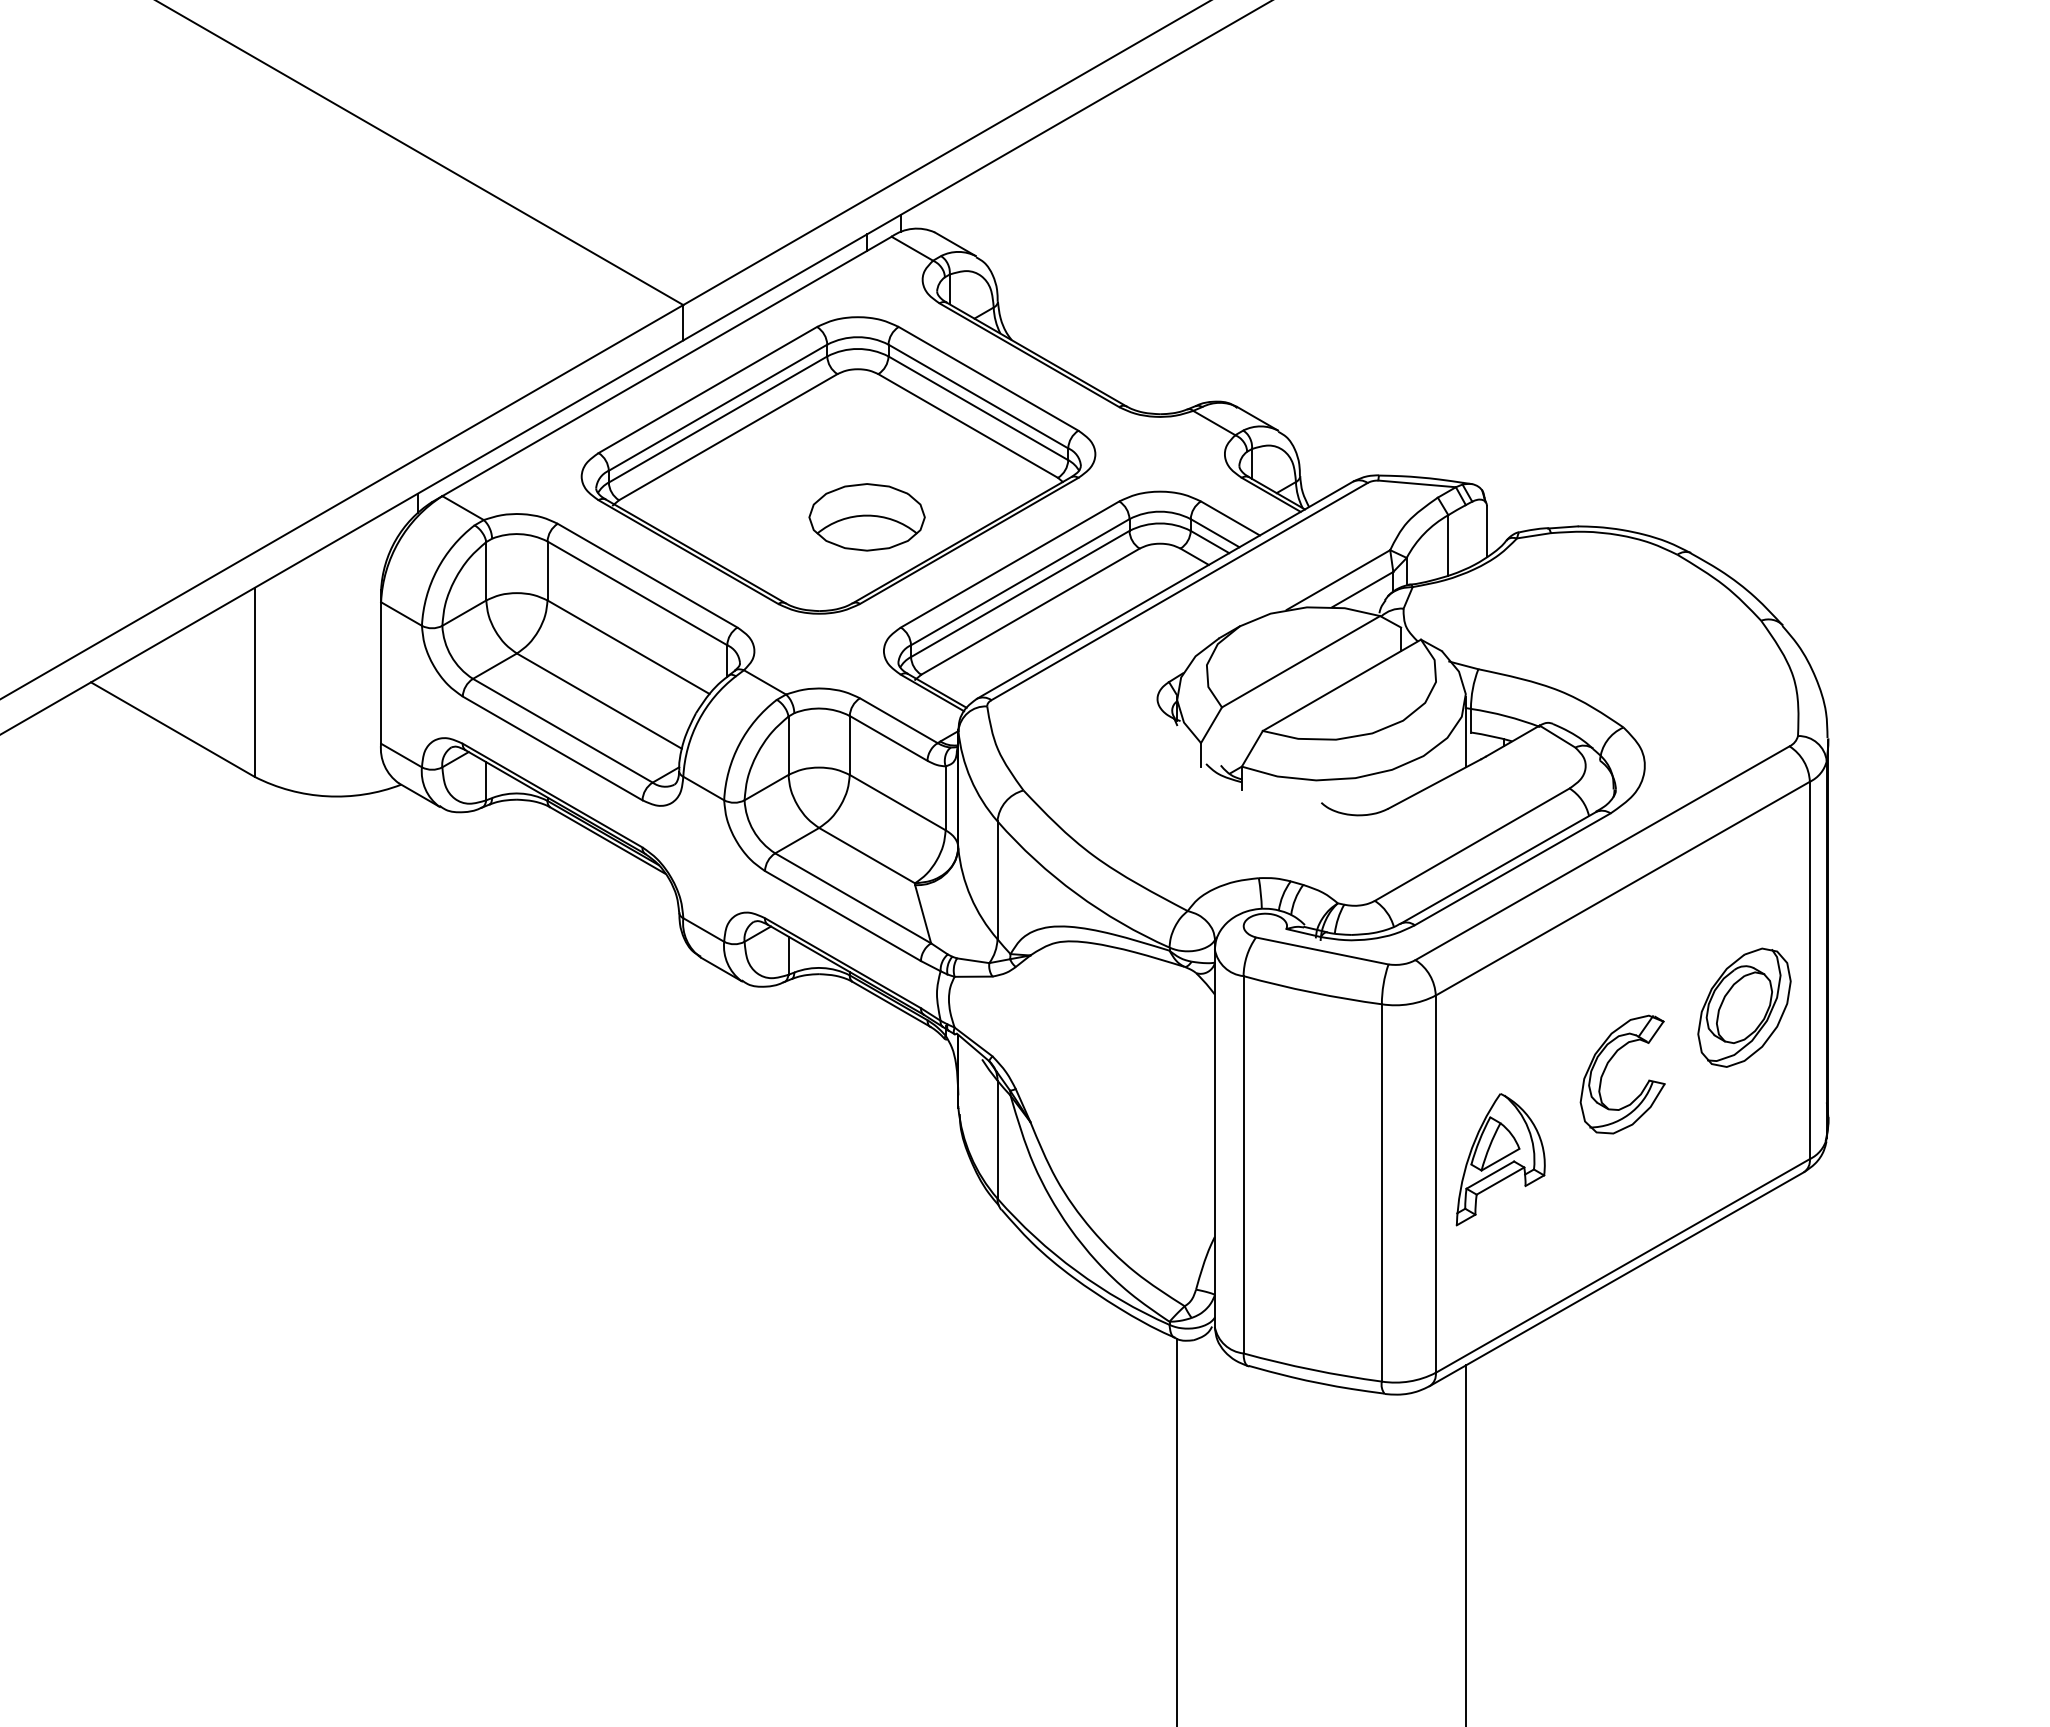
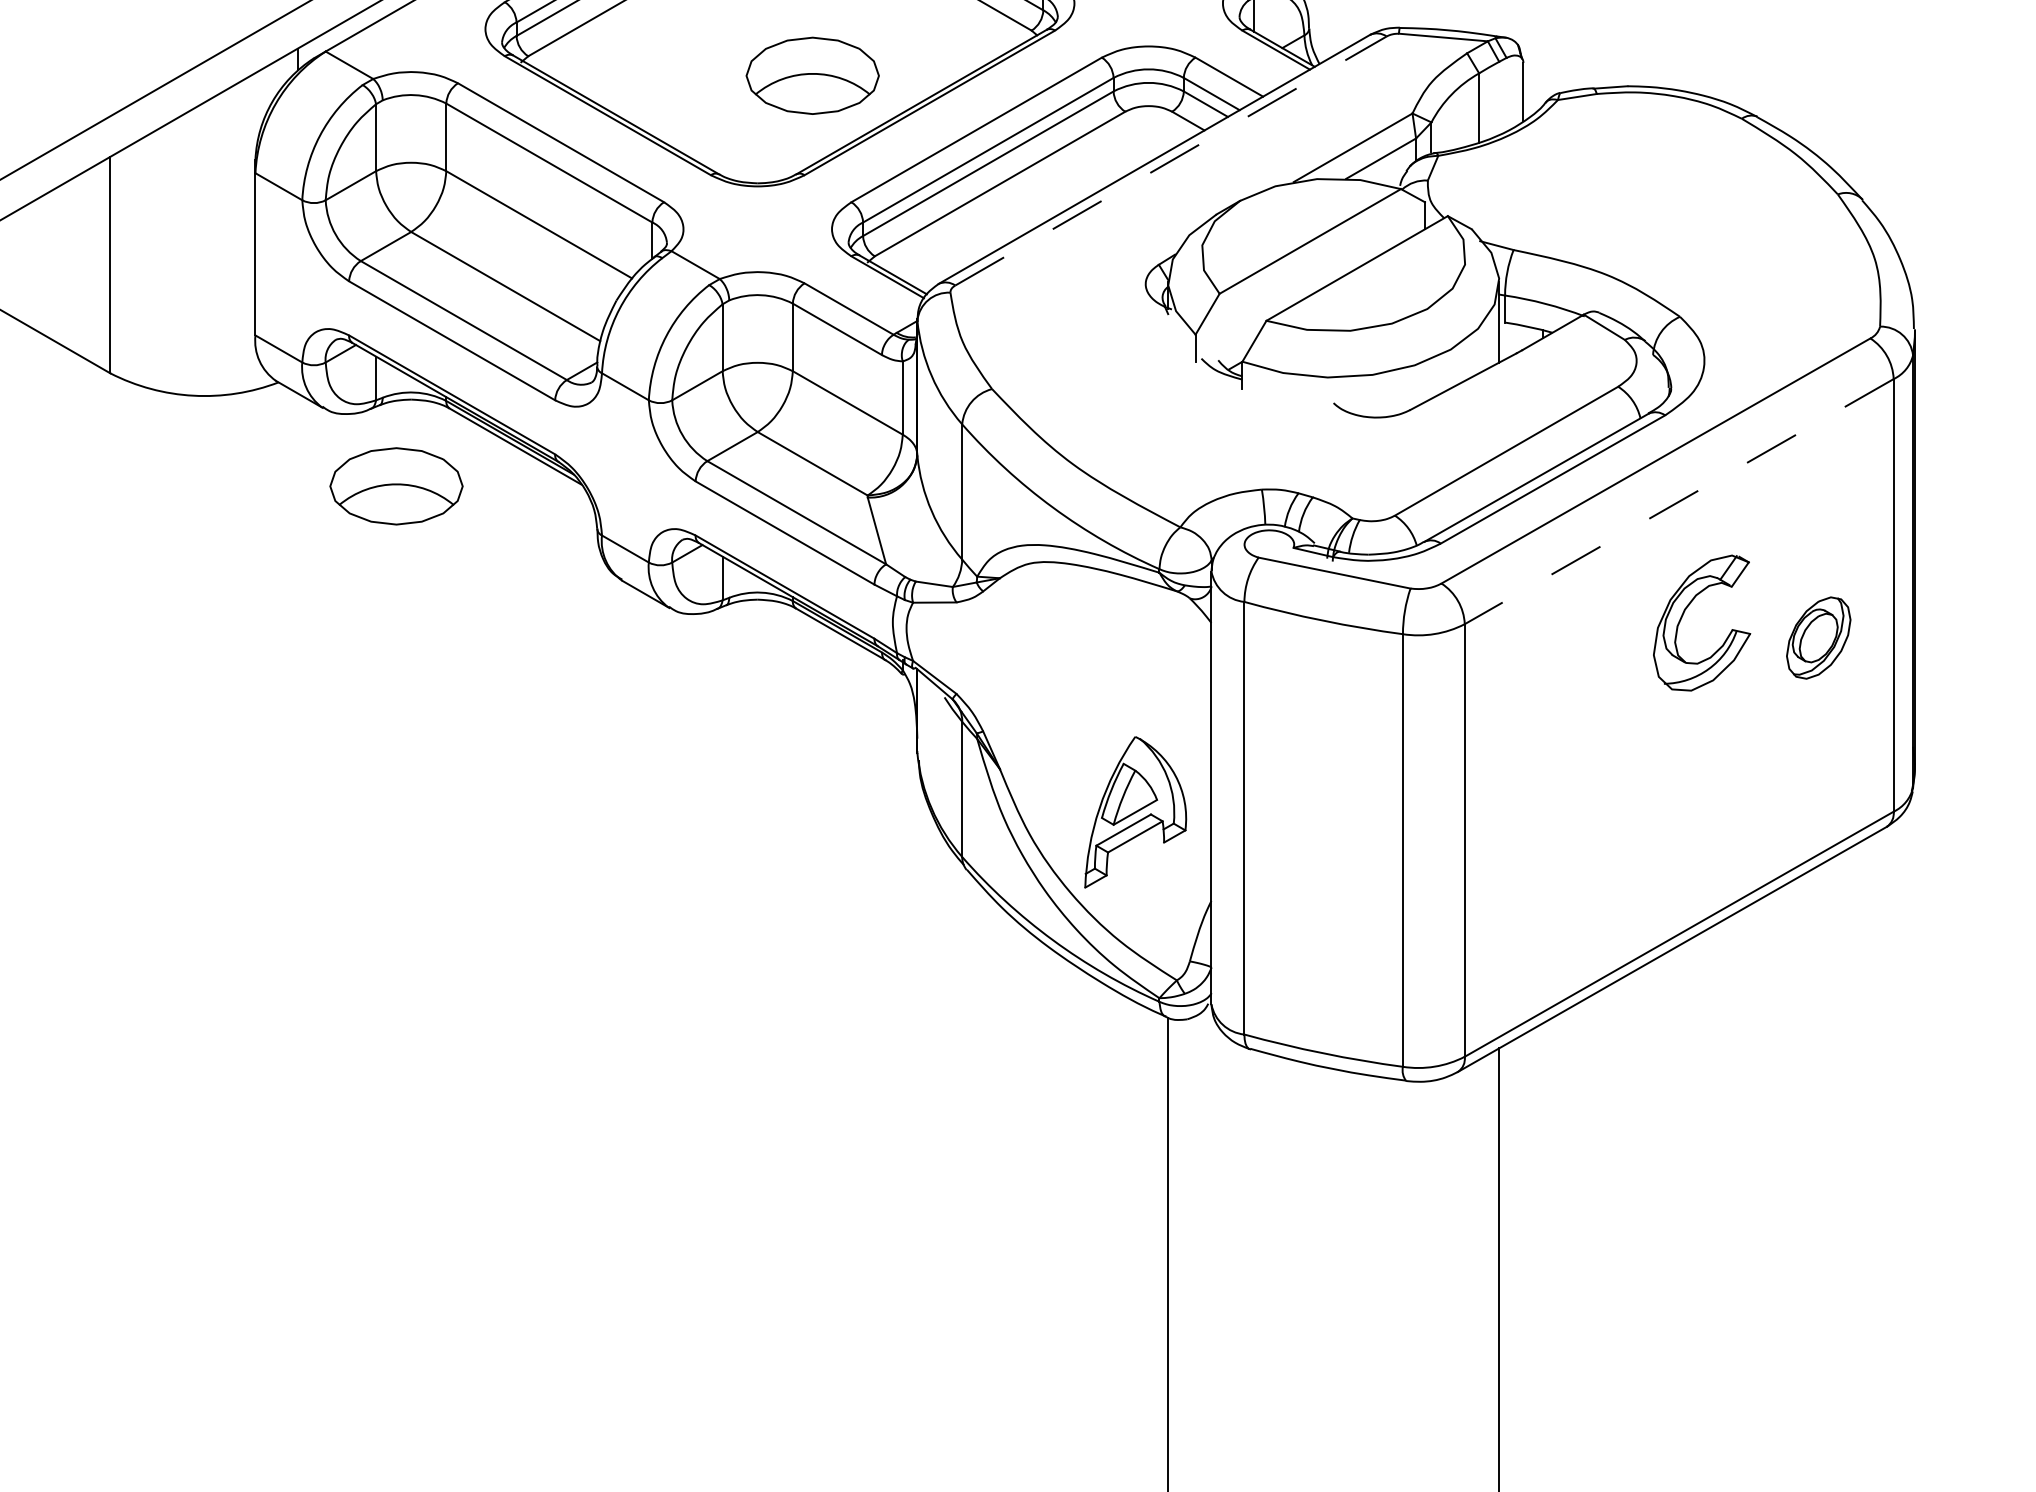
line: (1180, 591) -> (1172, 160), solid -> dashed
part: (503, 875) -> (395, 486), added
line: (1622, 888) -> (1678, 501), solid -> dashed
part: (1744, 1007) -> (1818, 637), size x0.6
part: (1607, 1066) -> (1684, 613), moved
part: (1500, 1159) -> (1135, 812), moved

